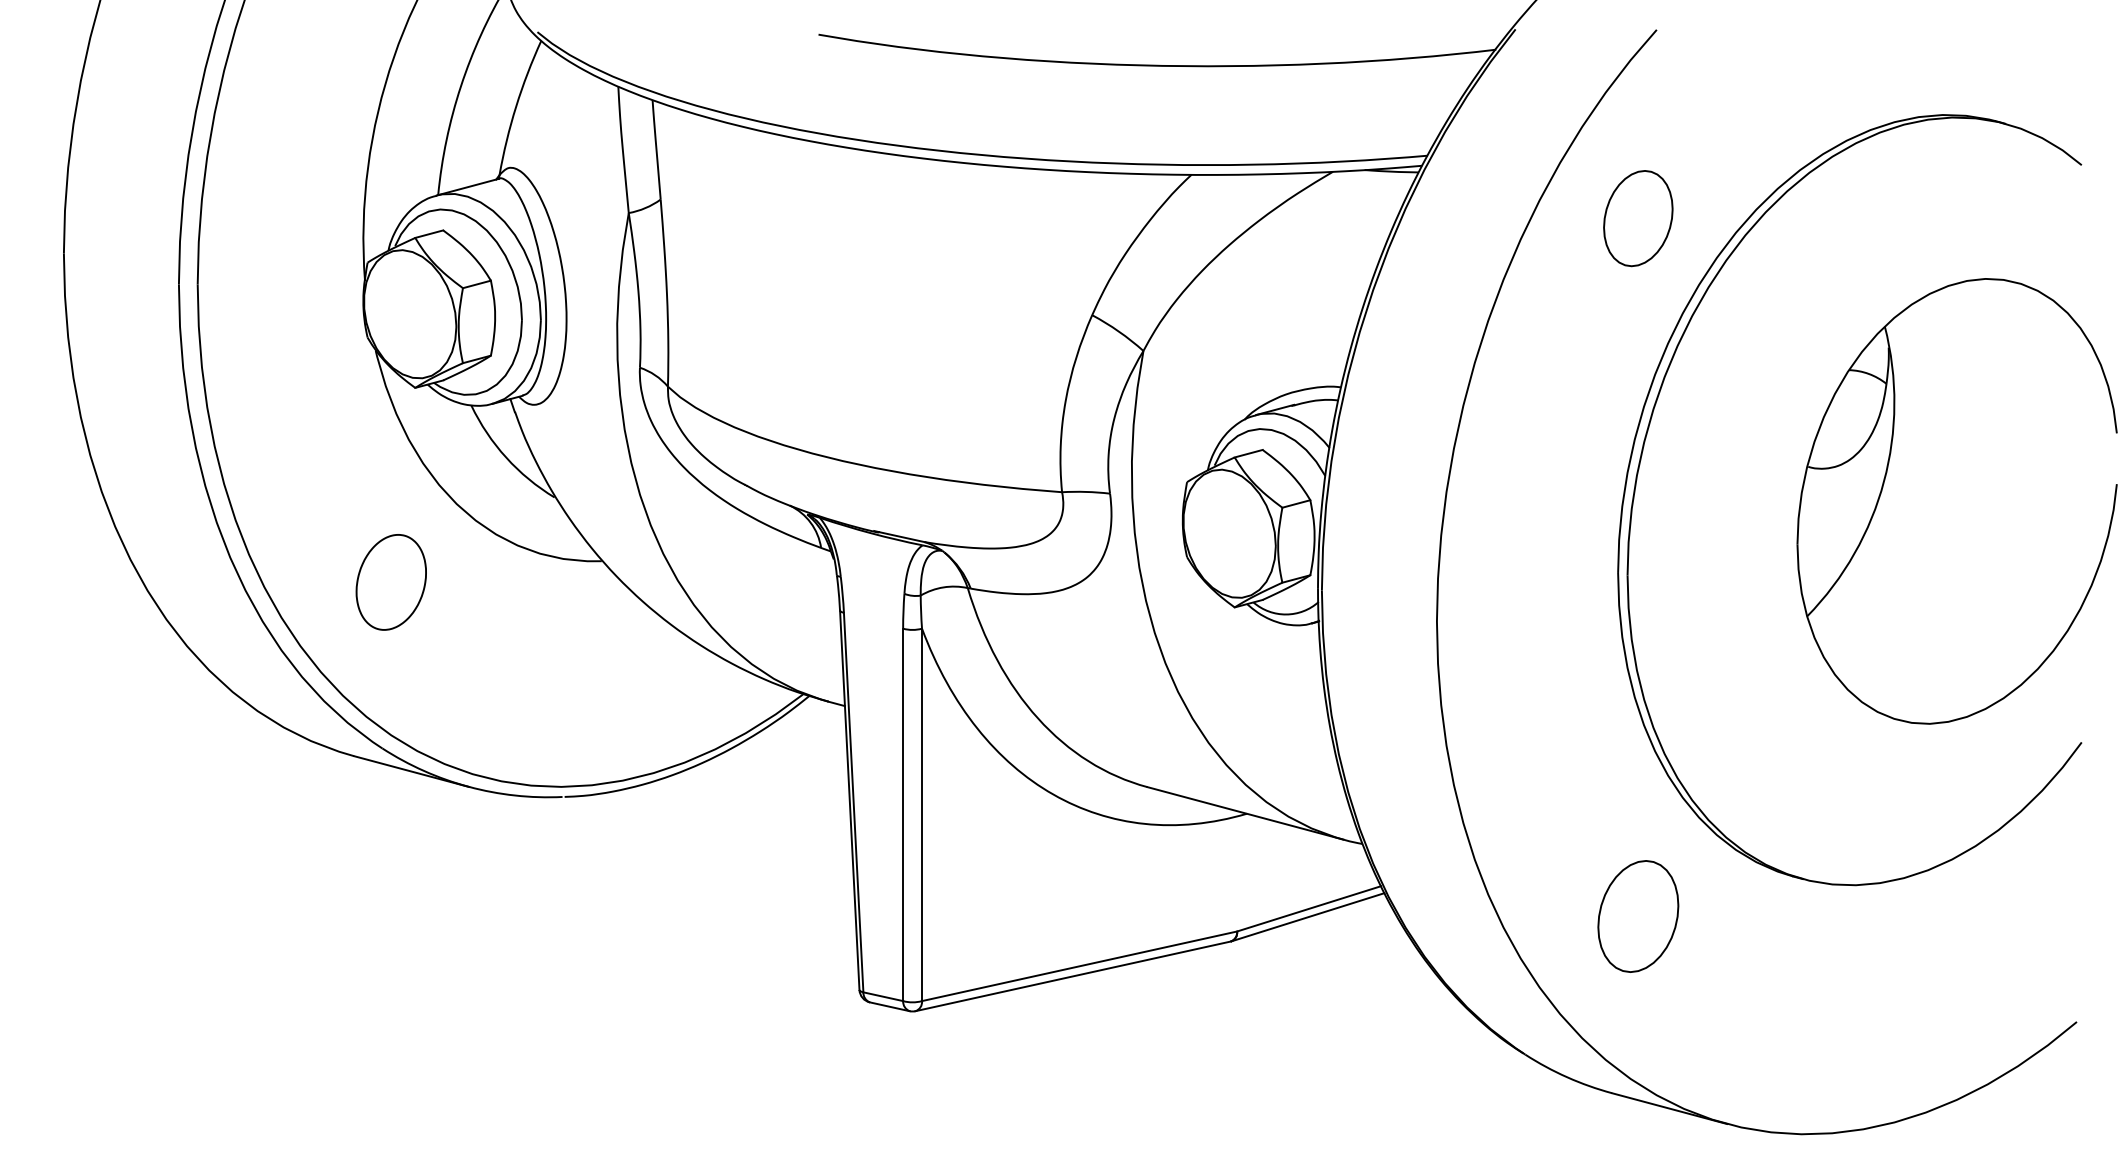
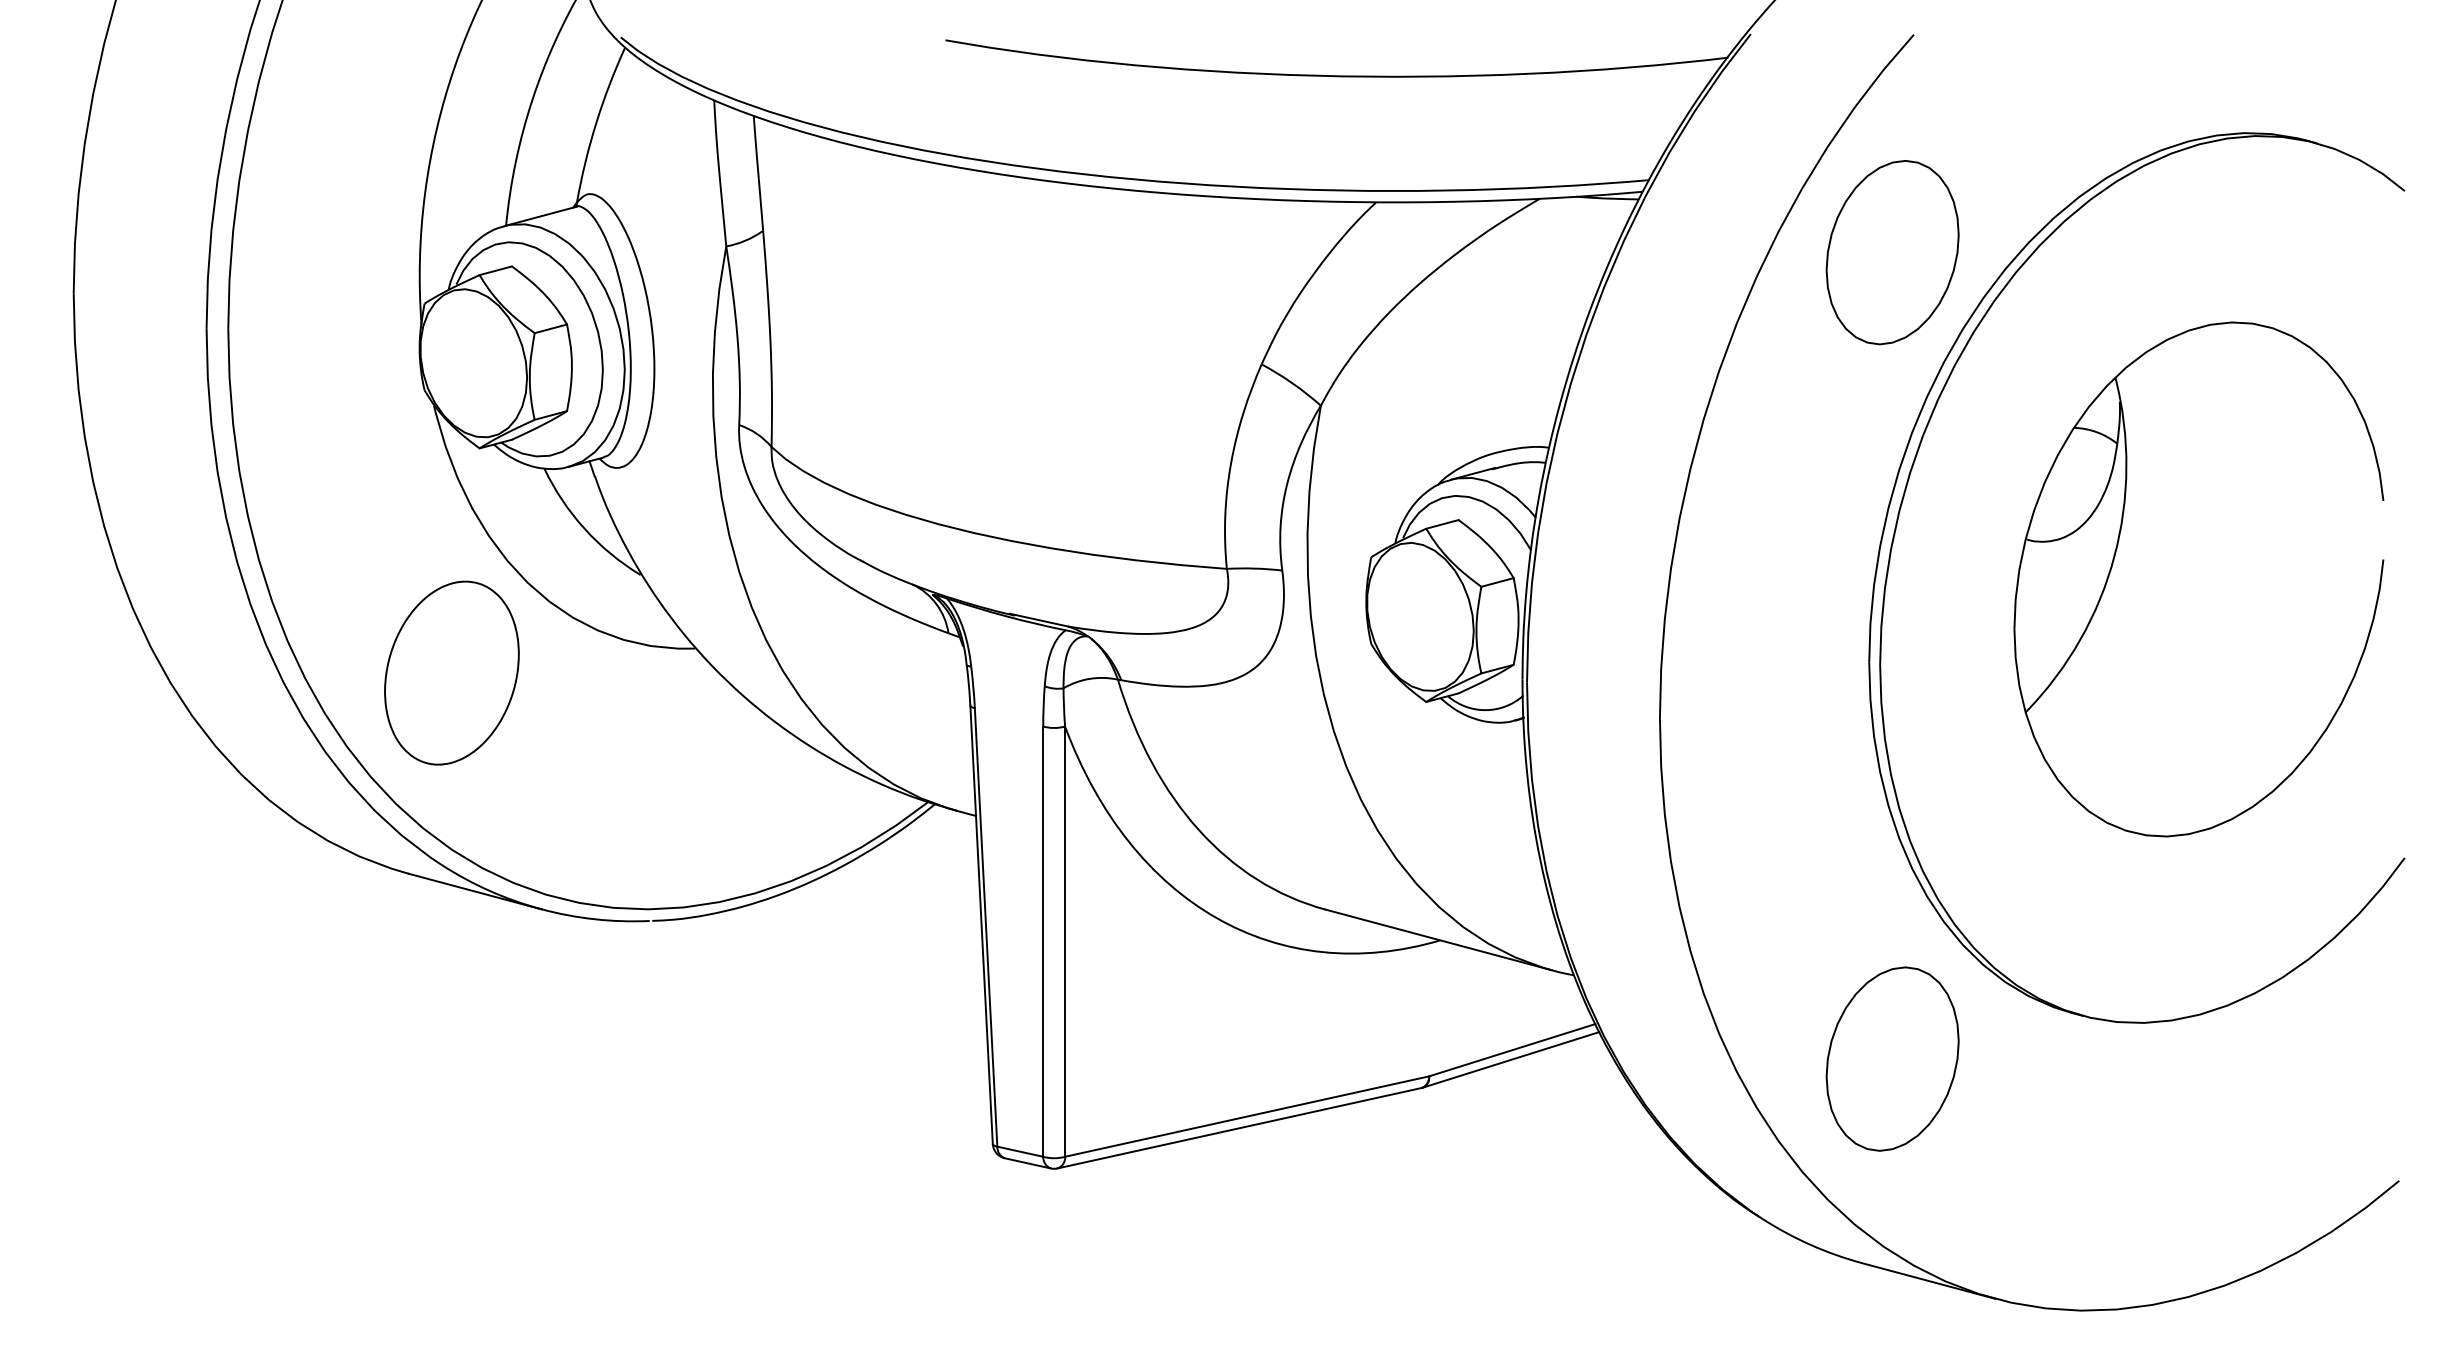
part: (1638, 218) -> (1892, 252), size x1.67
part: (1885, 478) -> (2116, 553), moved
part: (390, 581) -> (451, 672), size x1.67
part: (1638, 916) -> (1892, 1058), size x1.43

